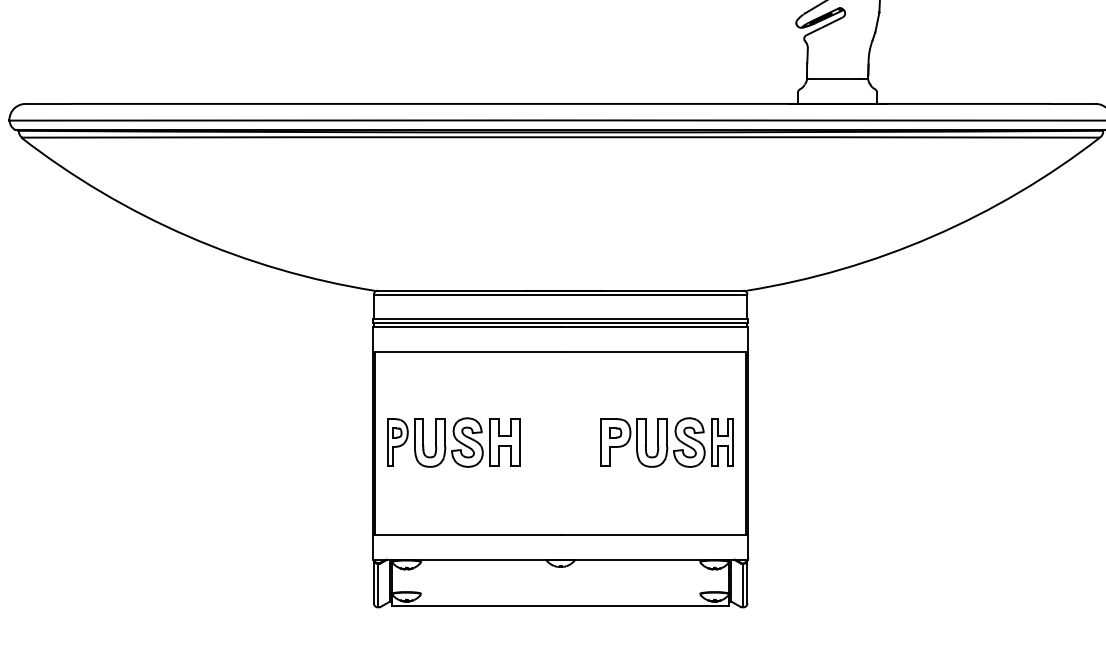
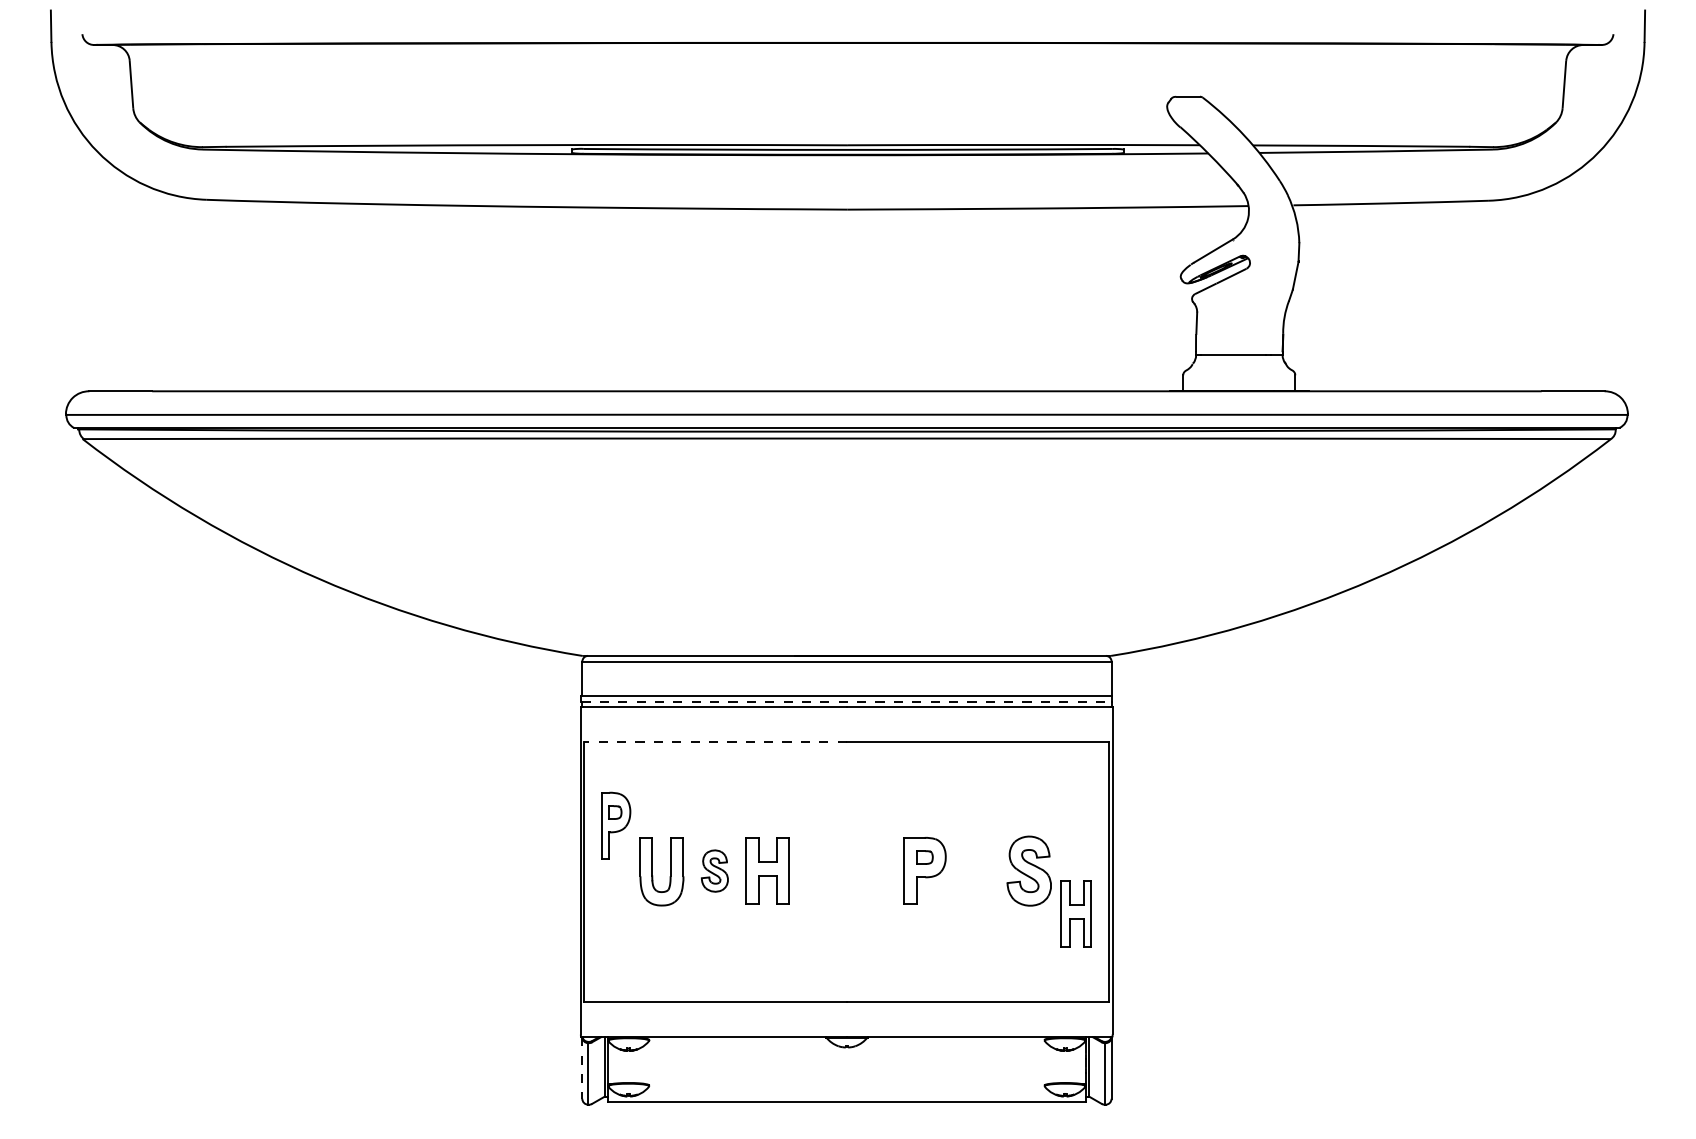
line: (560, 322) -> (846, 701), solid -> dashed
line: (467, 351) -> (714, 742), solid -> dashed
part: (398, 442) -> (616, 825), moved
part: (467, 442) -> (714, 870), size x0.6
part: (646, 442) -> (968, 871), removed
part: (721, 442) -> (1075, 913), moved
line: (374, 581) -> (582, 1068), solid -> dashed

